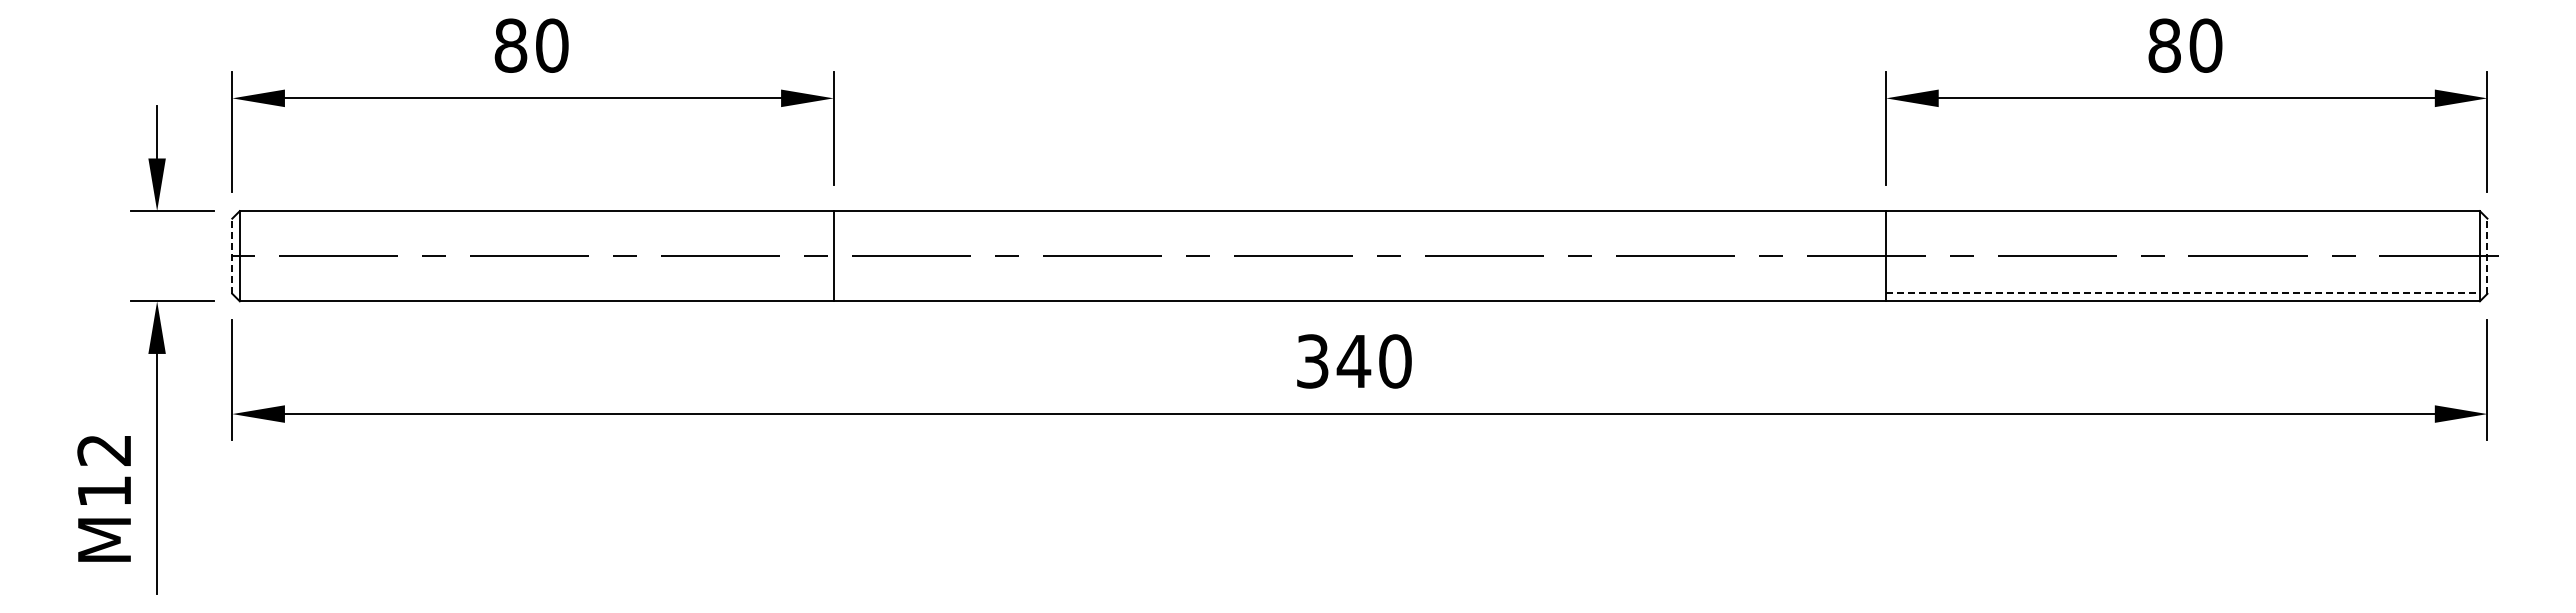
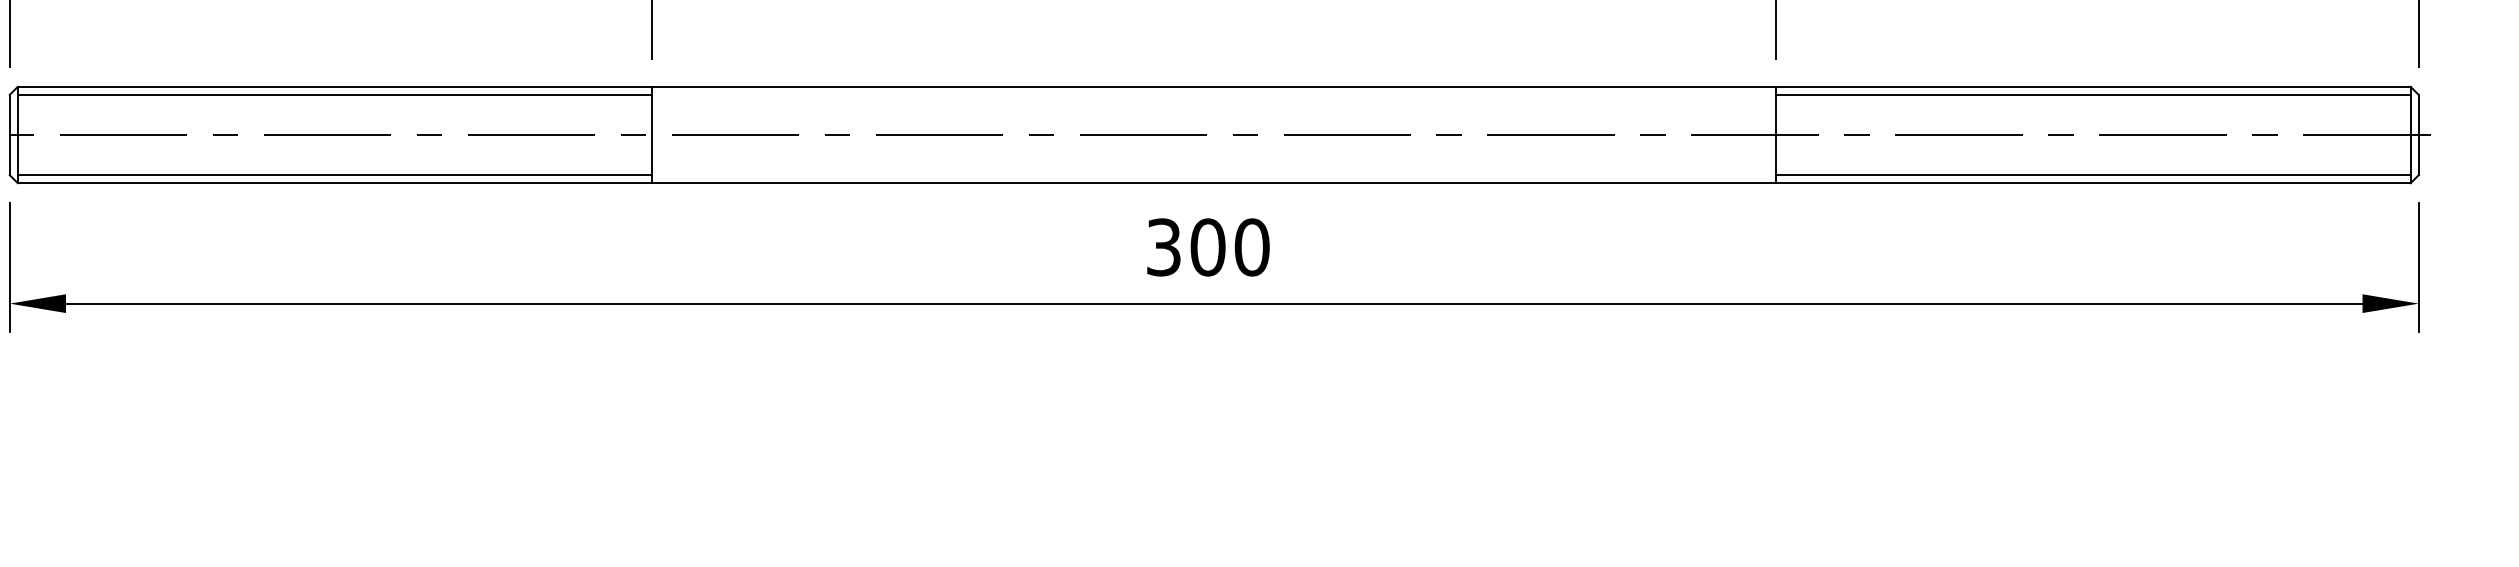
line: (536, 219) -> (334, 95), added
line: (2182, 219) -> (2092, 95), added
line: (232, 256) -> (9, 135), dashed -> solid
line: (2487, 256) -> (2418, 135), dashed -> solid
line: (536, 293) -> (334, 174), added
line: (2183, 293) -> (2094, 174), dashed -> solid
text: (1353, 361) -> (1207, 247), 340 -> 300

